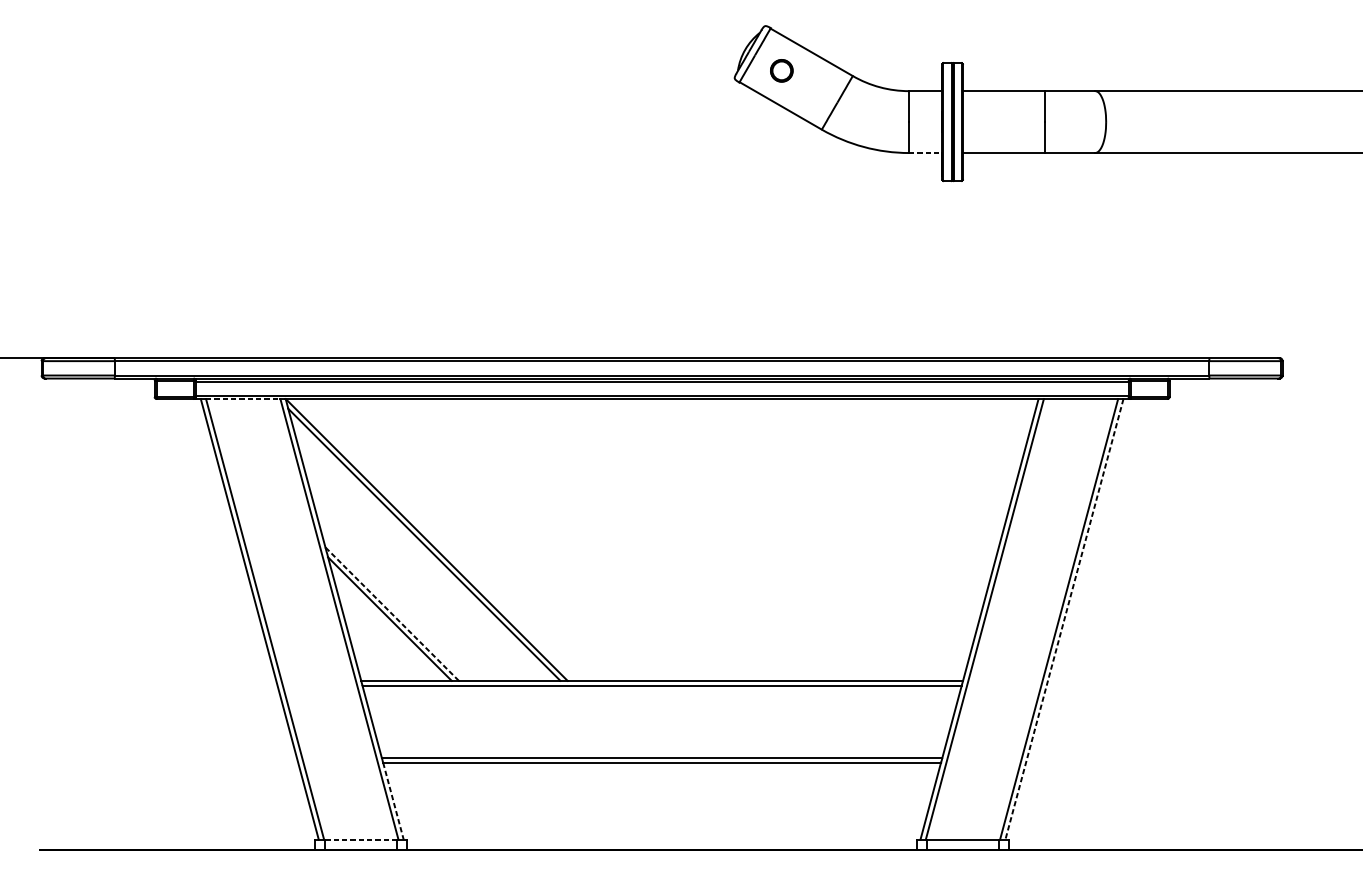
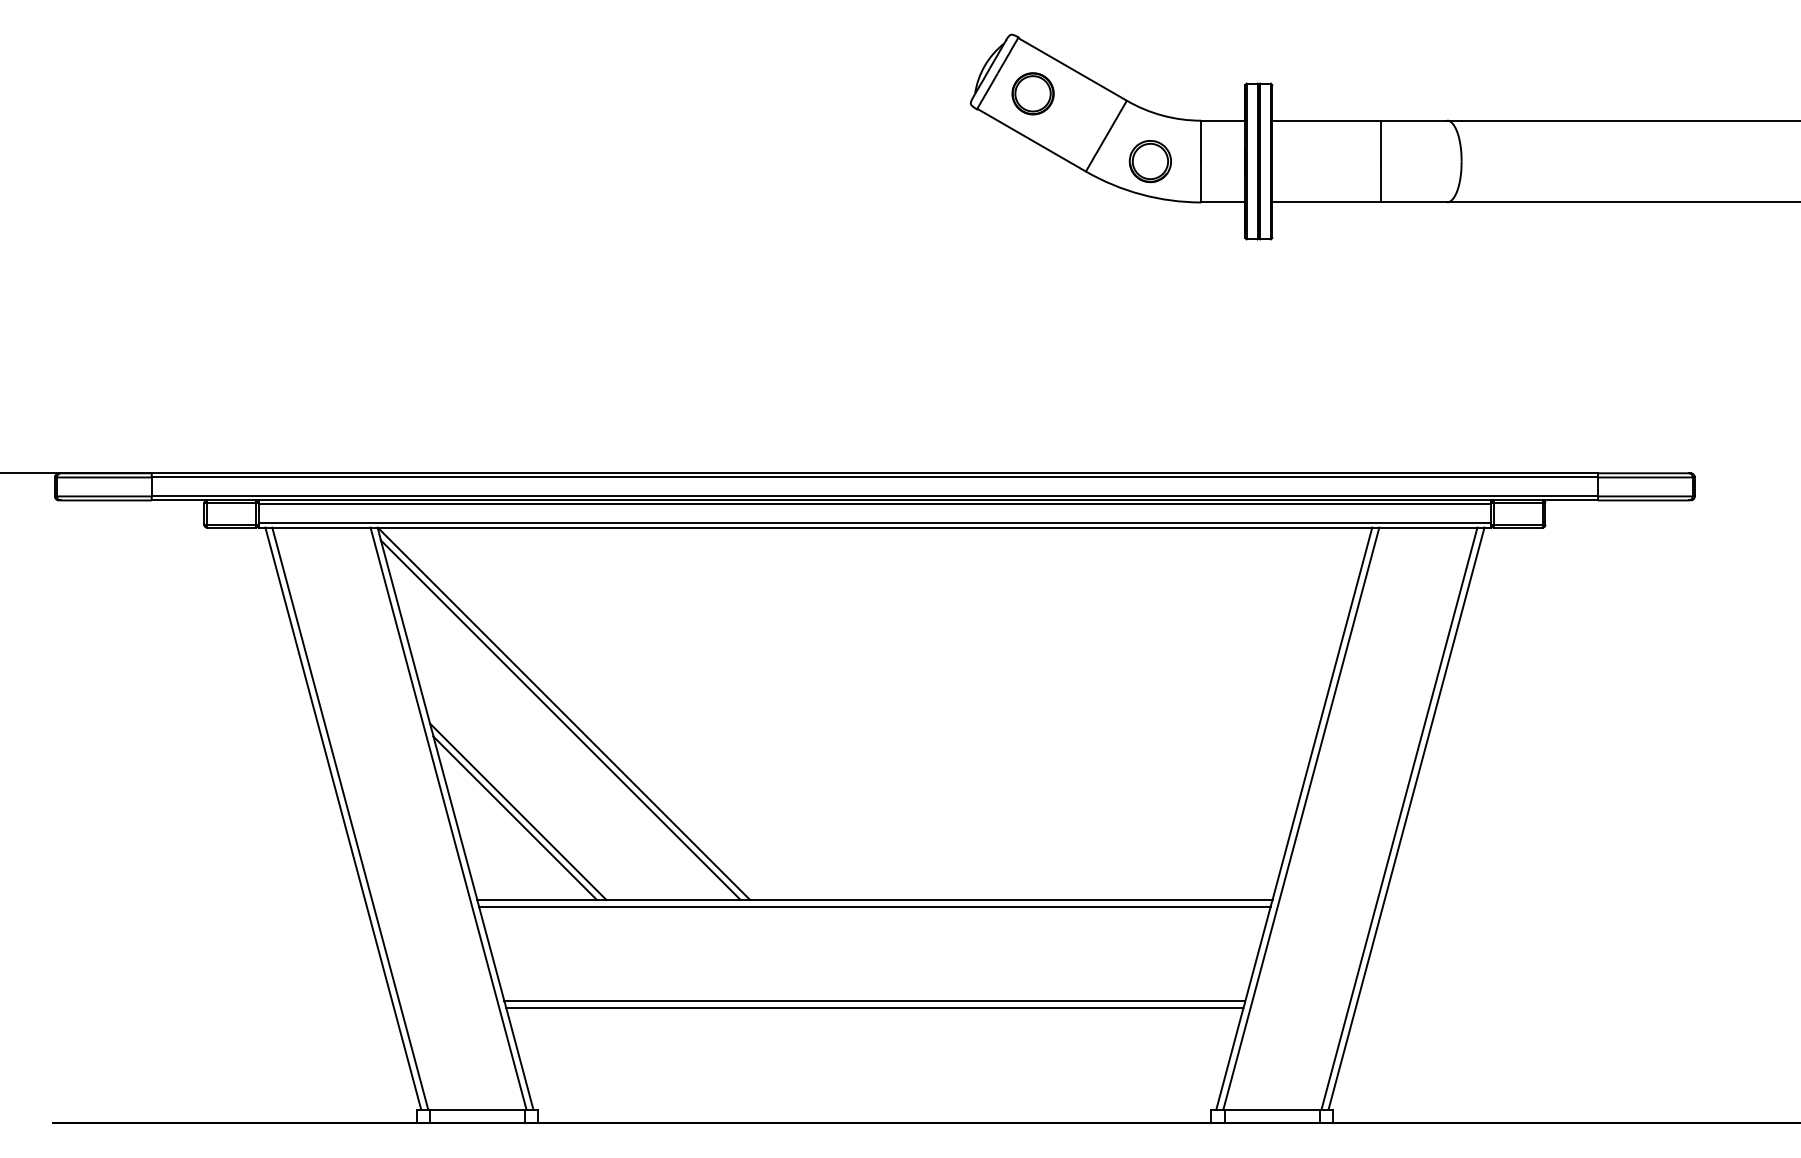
part: (781, 70) -> (1032, 93), size x1.43
part: (869, 122) -> (1149, 161), added
line: (925, 153) -> (1223, 202), dashed -> solid
line: (243, 399) -> (321, 527), dashed -> solid
line: (392, 613) -> (518, 811), dashed -> solid
line: (1064, 620) -> (1406, 819), dashed -> solid
line: (393, 801) -> (519, 1059), dashed -> solid
line: (360, 839) -> (476, 1109), dashed -> solid

